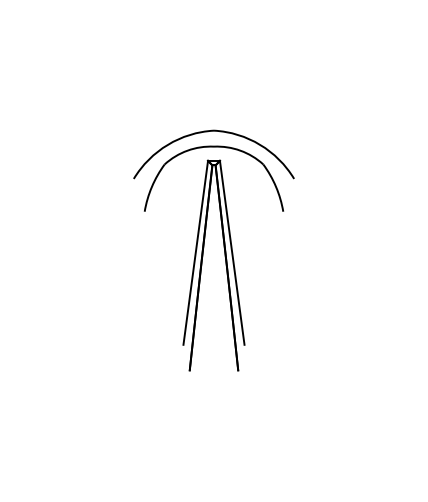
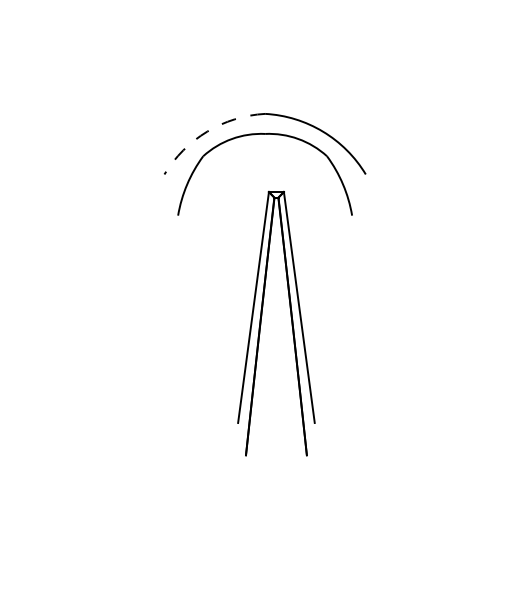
arc: (167, 144) -> (206, 131), solid -> dashed
part: (202, 265) -> (262, 323), moved

